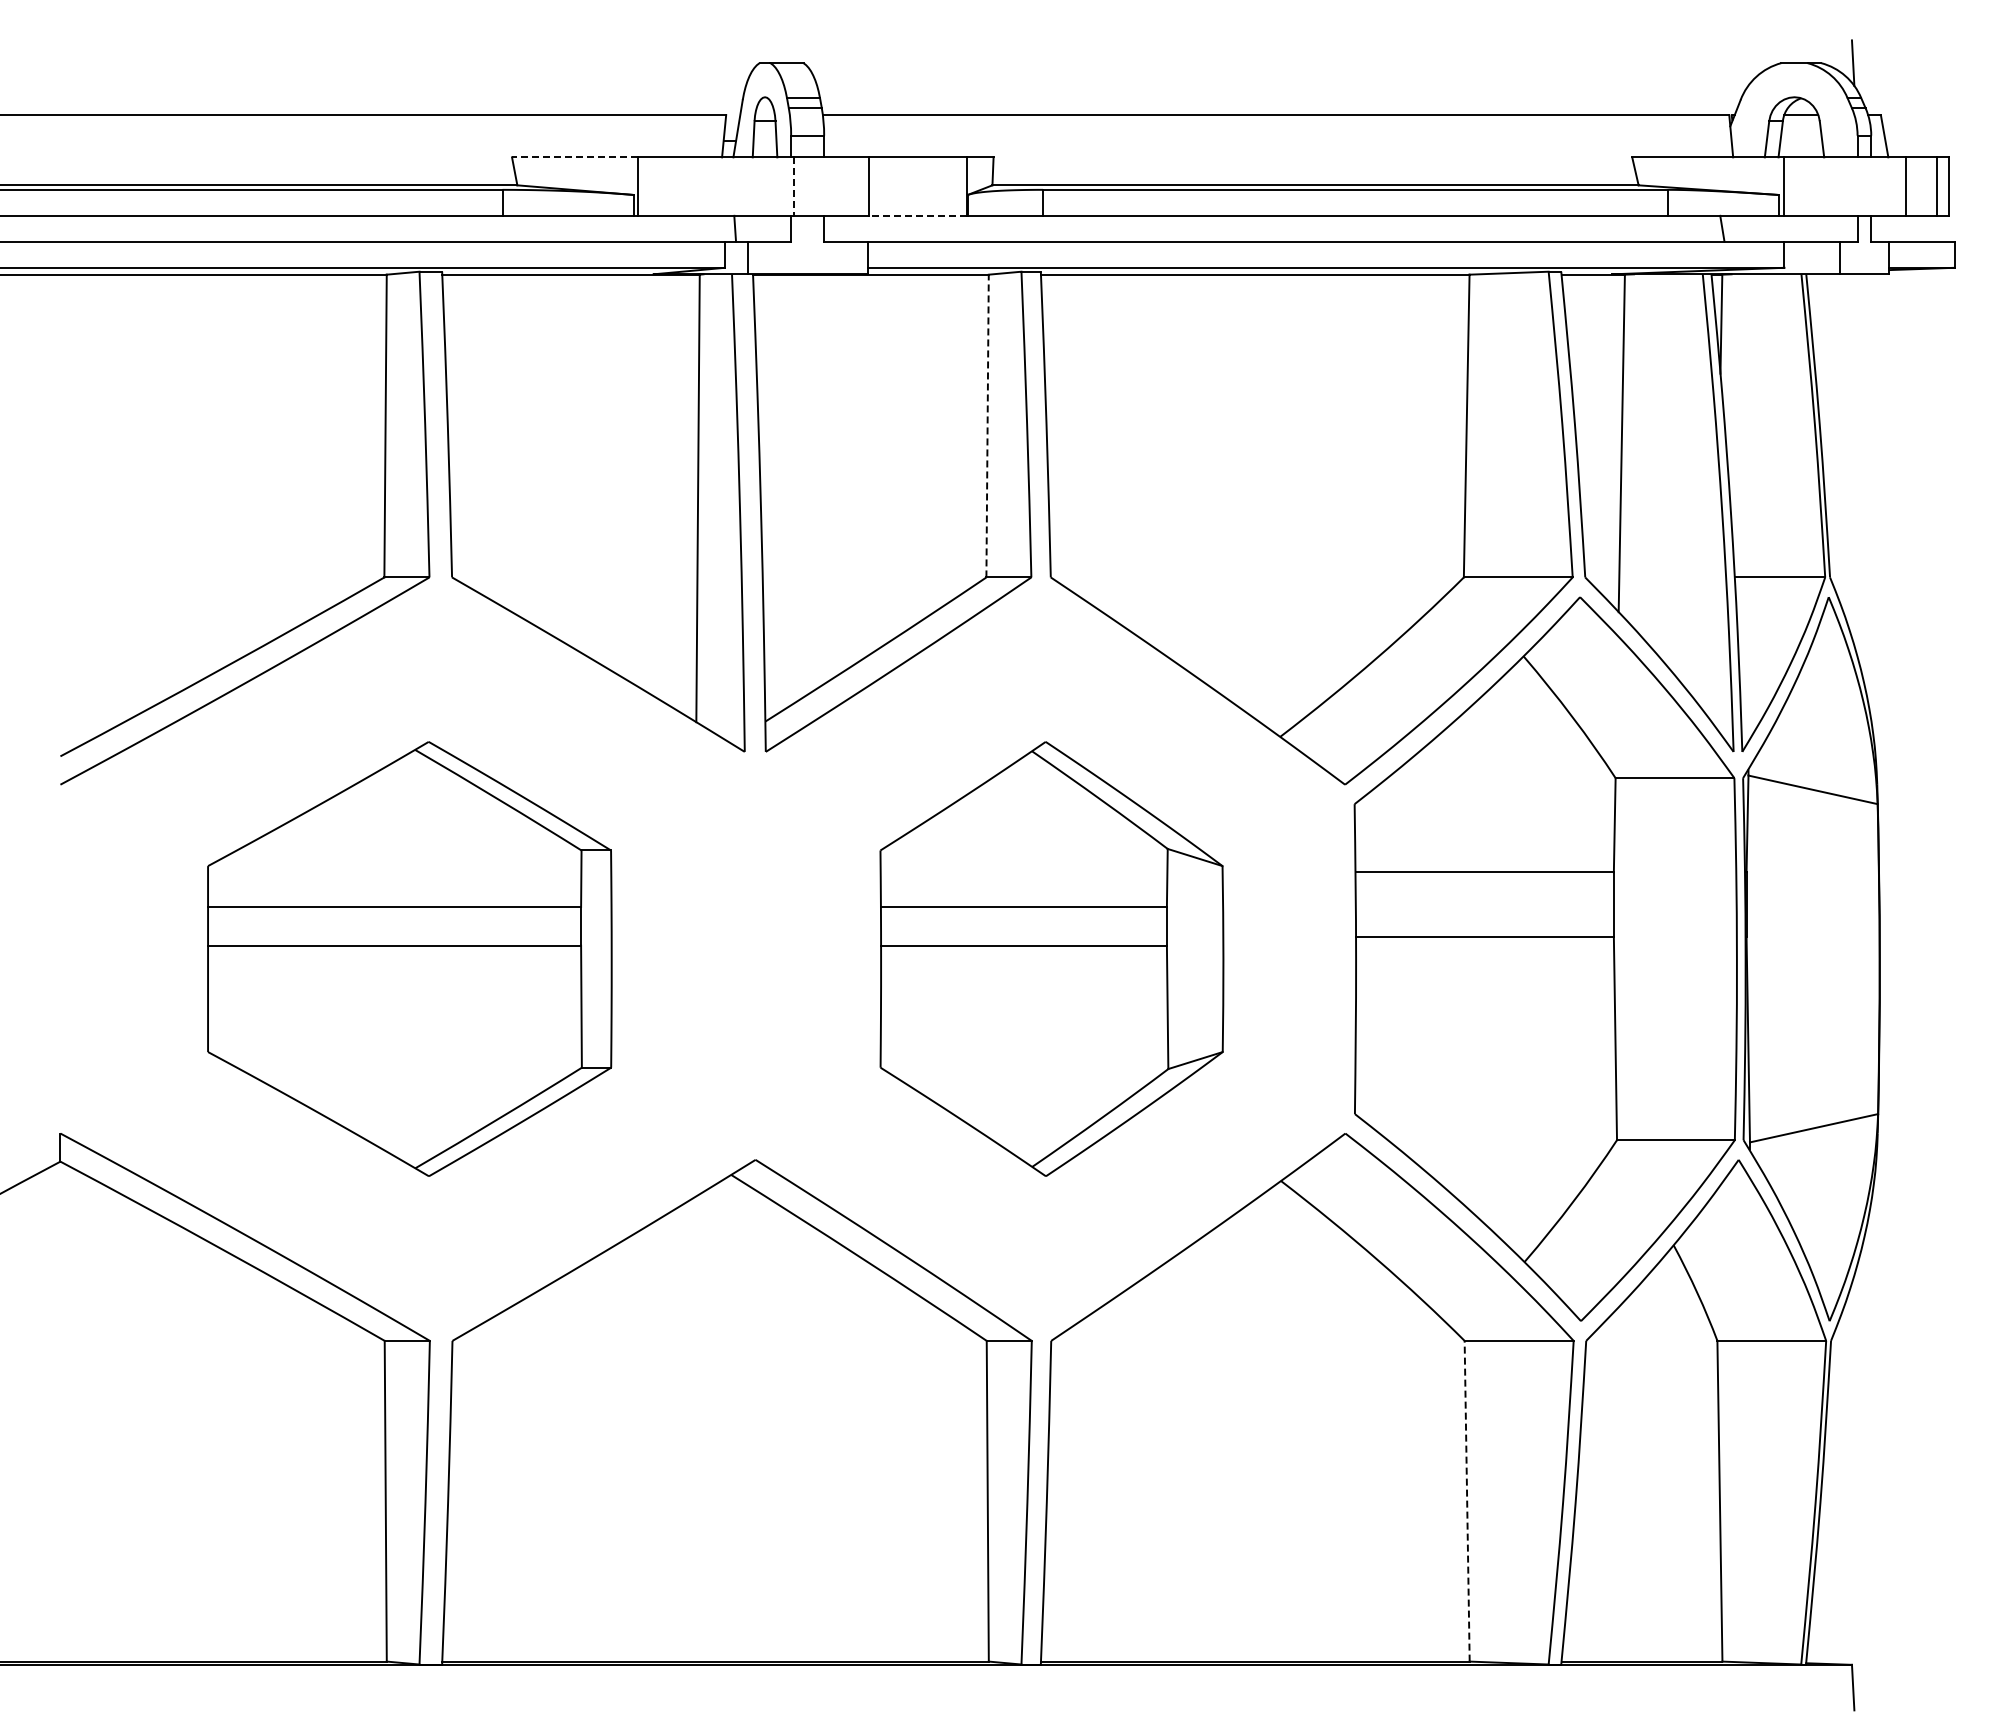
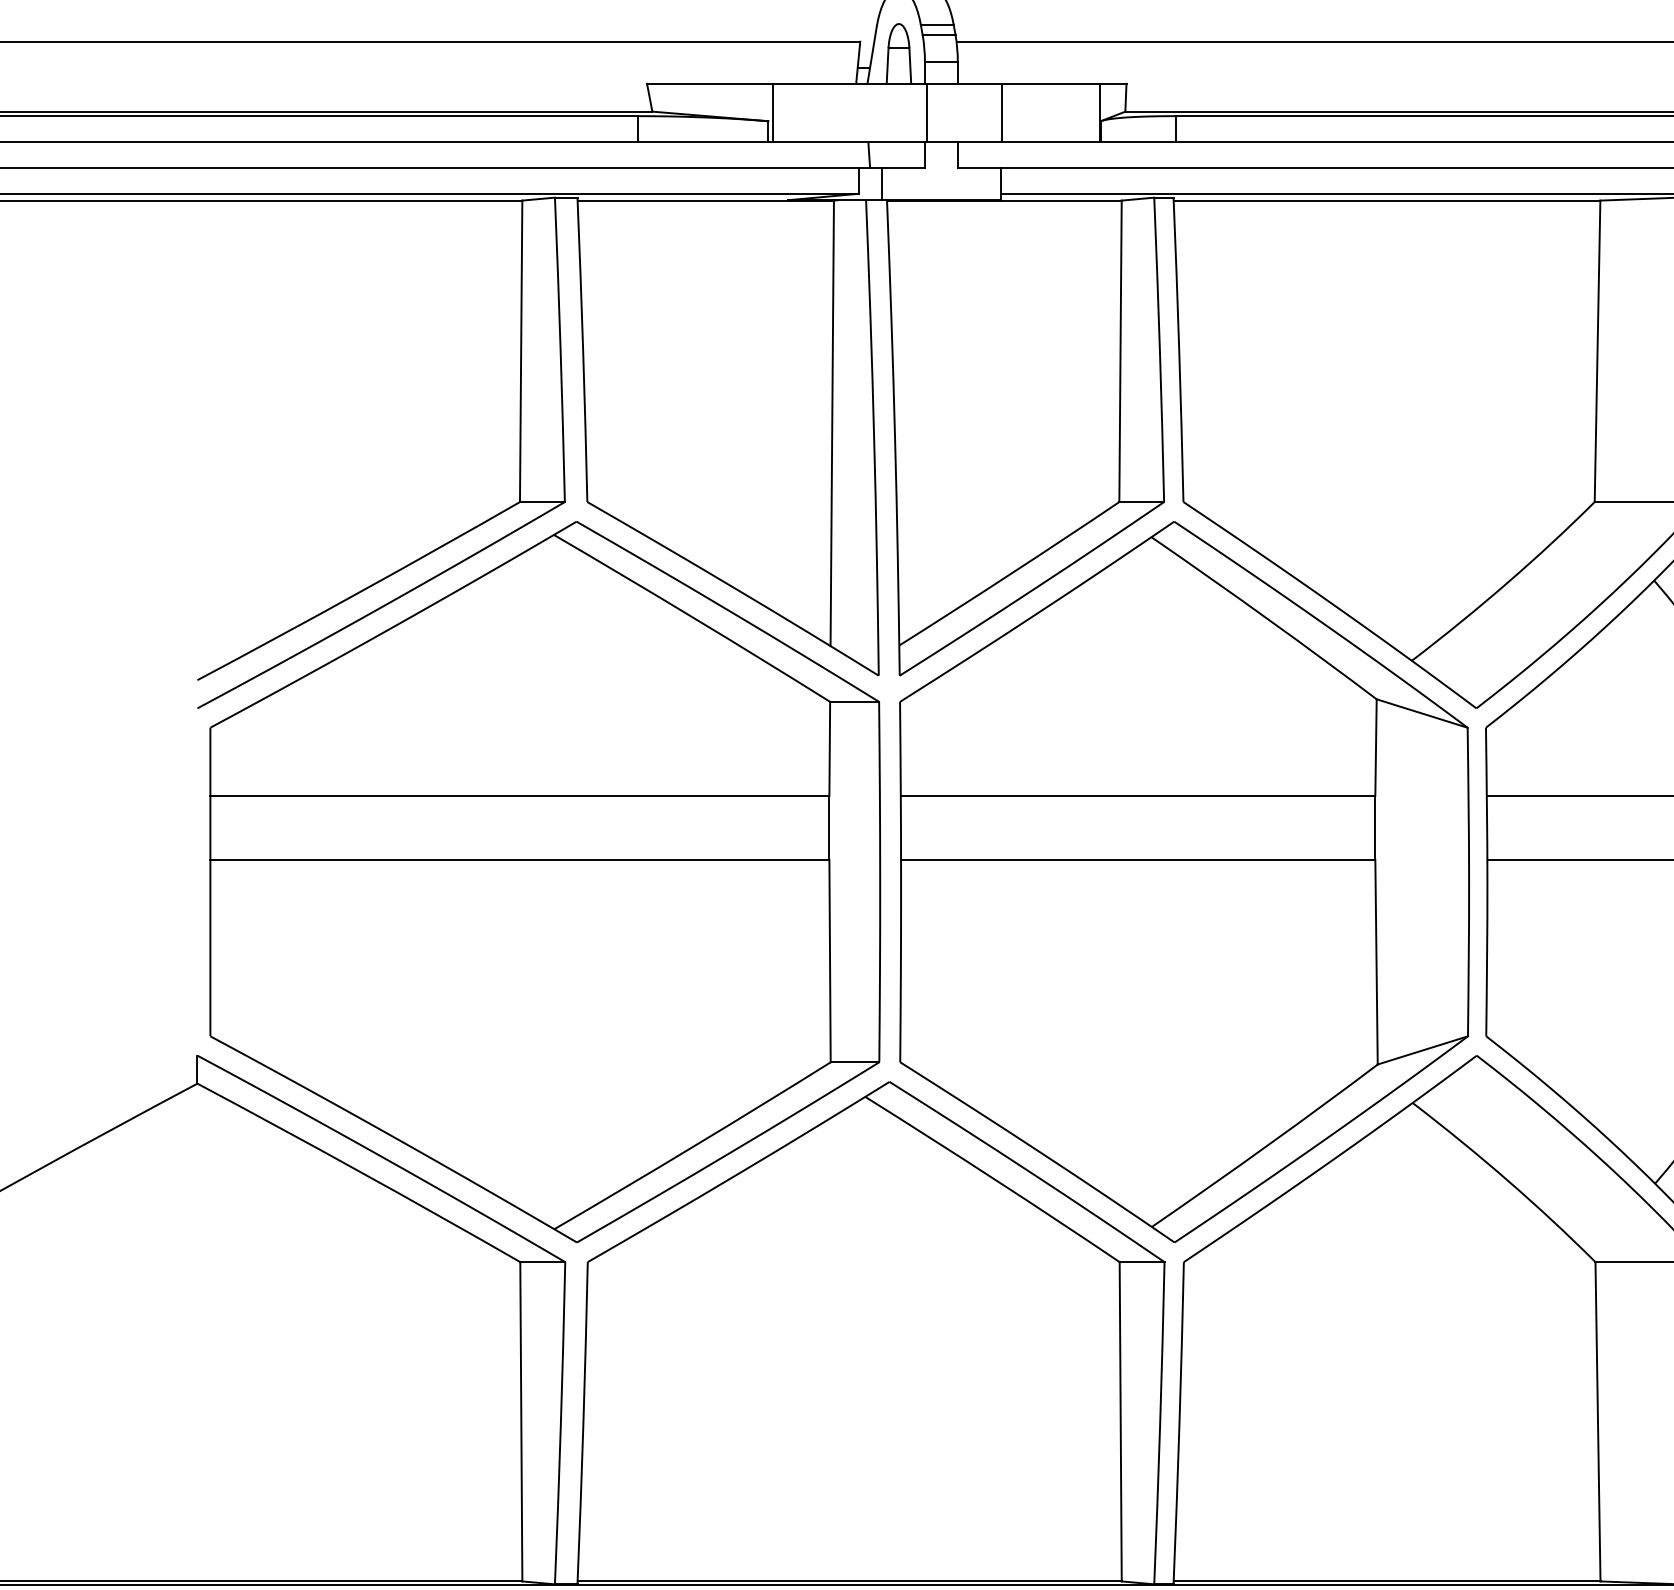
line: (574, 157) -> (709, 83), dashed -> solid
line: (793, 187) -> (927, 113), dashed -> solid
line: (917, 215) -> (1050, 141), dashed -> solid
line: (987, 425) -> (1120, 350), dashed -> solid
part: (409, 958) -> (544, 881), size x1.67
part: (1051, 958) -> (1184, 881), size x1.67
line: (1467, 1500) -> (1598, 1421), dashed -> solid

